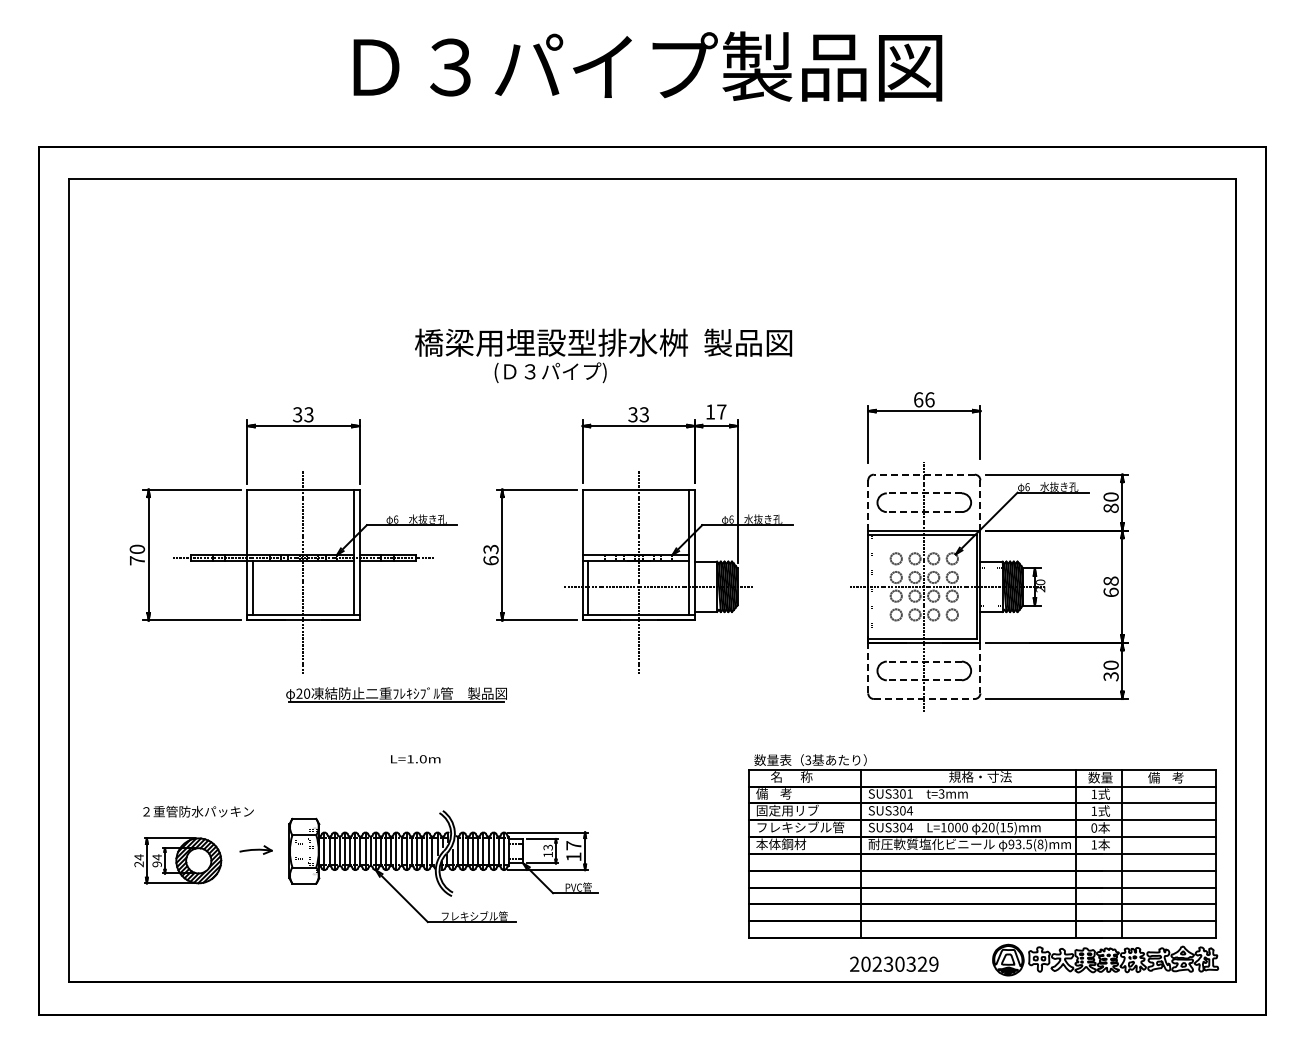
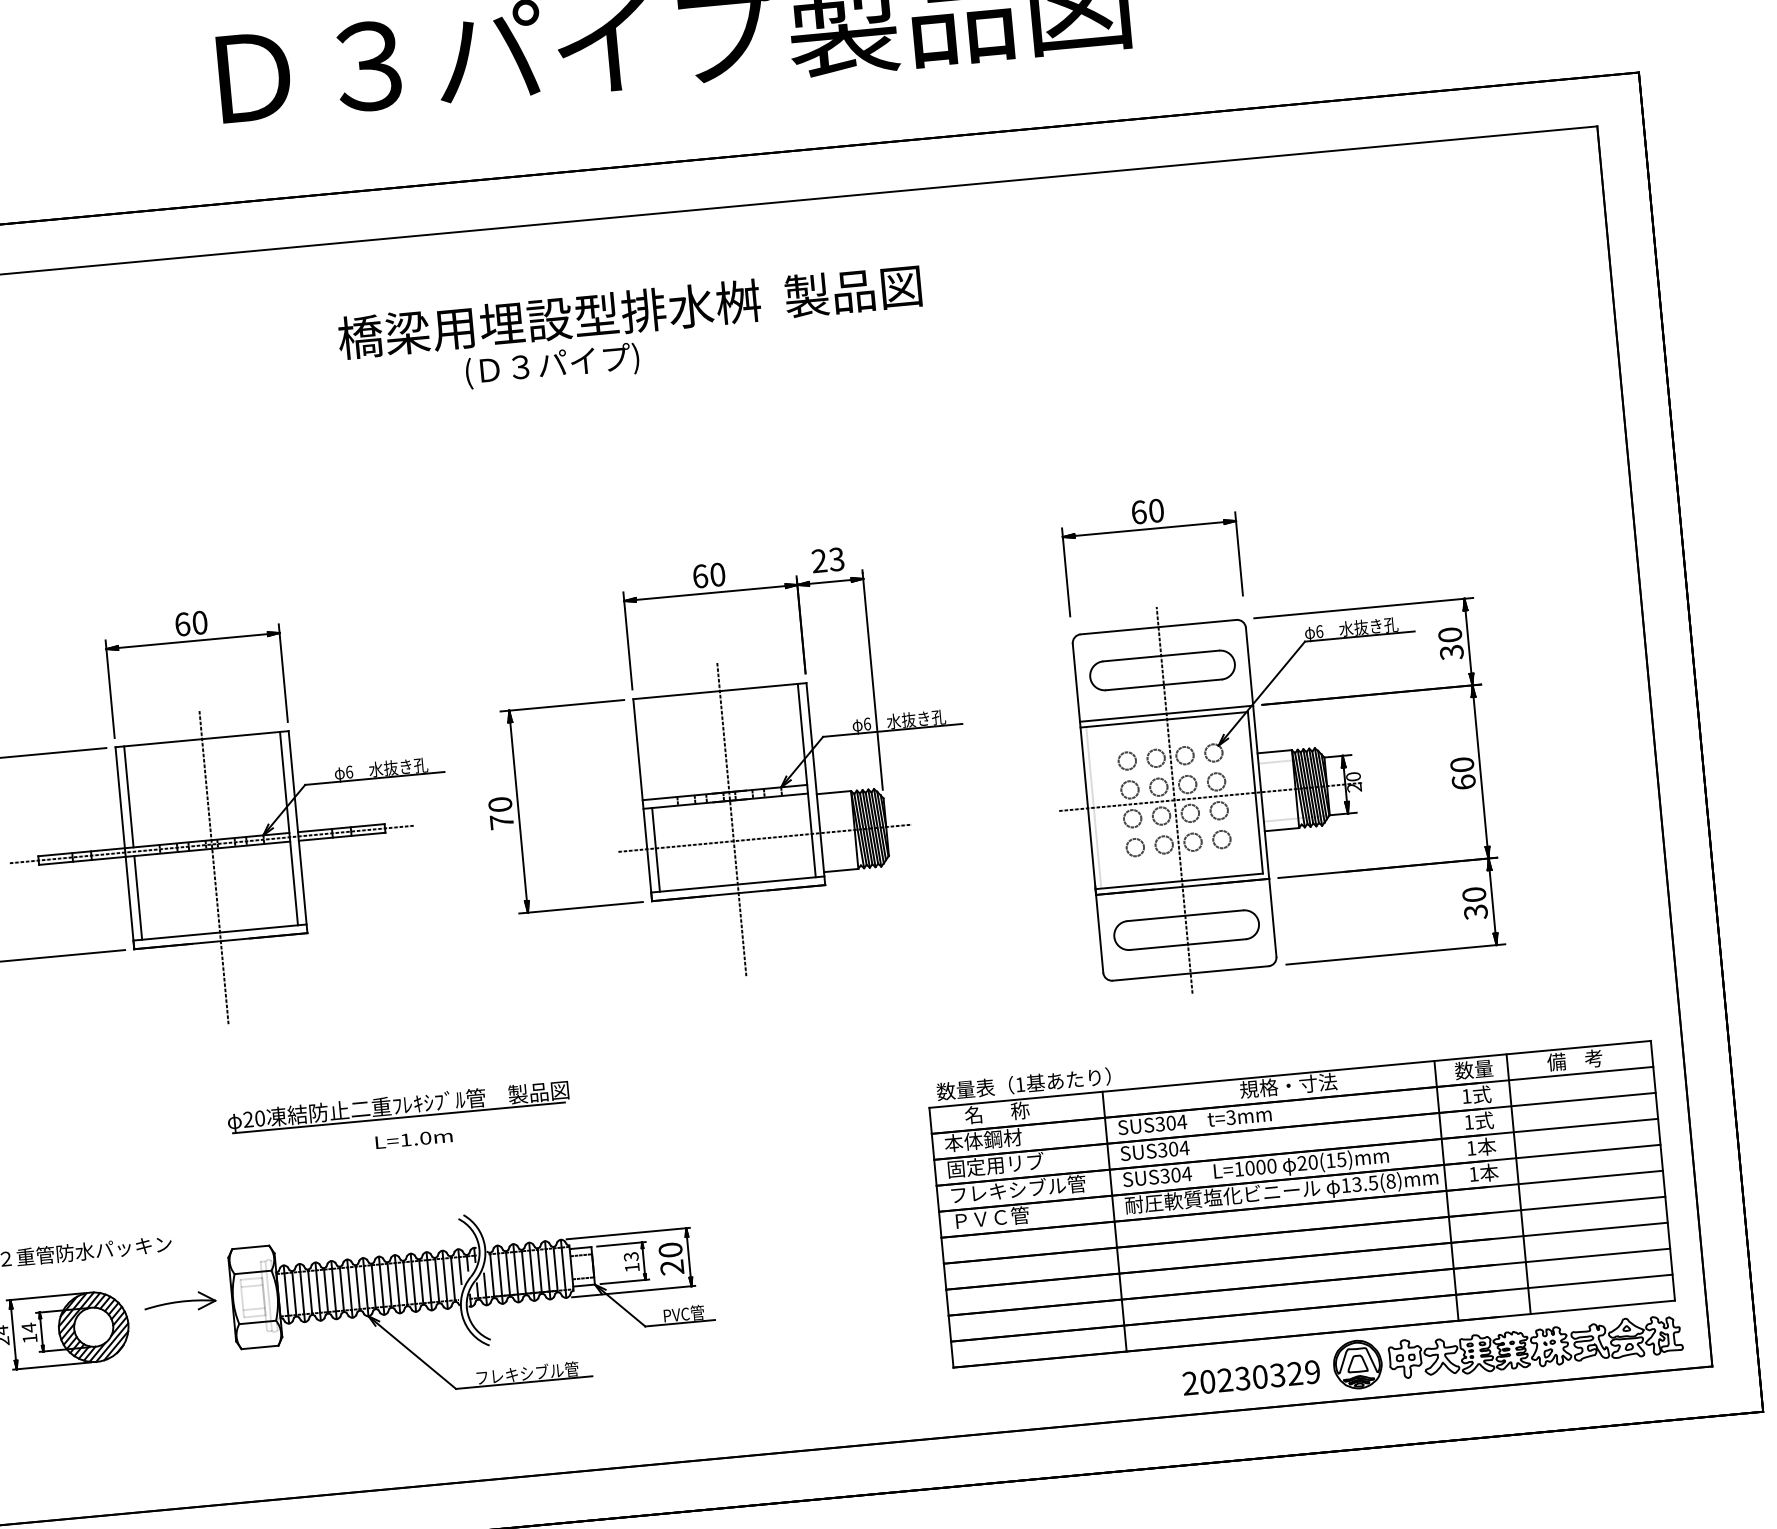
text: (603, 355) -> (631, 331), moved
text: (929, 399) -> (1155, 510), 66 -> 60
text: (715, 411) -> (827, 559), 17 -> 23
text: (302, 414) -> (189, 623), 33 -> 60
text: (638, 414) -> (708, 575), 33 -> 60
line: (923, 474) -> (1157, 626), dashed -> solid
line: (923, 493) -> (1159, 656), dashed -> solid
line: (868, 505) -> (1076, 682), dashed -> solid
line: (980, 506) -> (1249, 668), dashed -> solid
text: (1110, 508) -> (1450, 652), 80 -> 30
line: (923, 512) -> (1162, 685), dashed -> solid
line: (252, 522) -> (128, 797), added
text: (490, 554) -> (500, 812), 63 -> 70
text: (1111, 580) -> (1462, 763), 68 -> 60
line: (923, 661) -> (1184, 915), dashed -> solid
line: (868, 667) -> (1099, 932), dashed -> solid
line: (980, 668) -> (1273, 918), dashed -> solid
line: (923, 680) -> (1186, 945), dashed -> solid
part: (396, 694) -> (398, 1106), moved
line: (924, 699) -> (1191, 974), dashed -> solid
text: (808, 760) -> (1020, 1085), 3 -> 1
text: (781, 793) -> (983, 1139), 備    考 -> 本体鋼材
text: (909, 793) -> (1181, 1121), SUS301 -> SUS304
text: (1094, 827) -> (1471, 1147), 0 -> 1
text: (781, 844) -> (991, 1218), 本体鋼材 -> ＰＶＣ管
text: (1011, 844) -> (1346, 1185), 93.5(8)mm -> 13.5(8)mm
part: (255, 849) -> (179, 1301), size x1.43
text: (573, 851) -> (670, 1259), 17 -> 20
text: (156, 864) -> (28, 1338), 94 -> 14
text: (894, 963) -> (1251, 1376), moved

